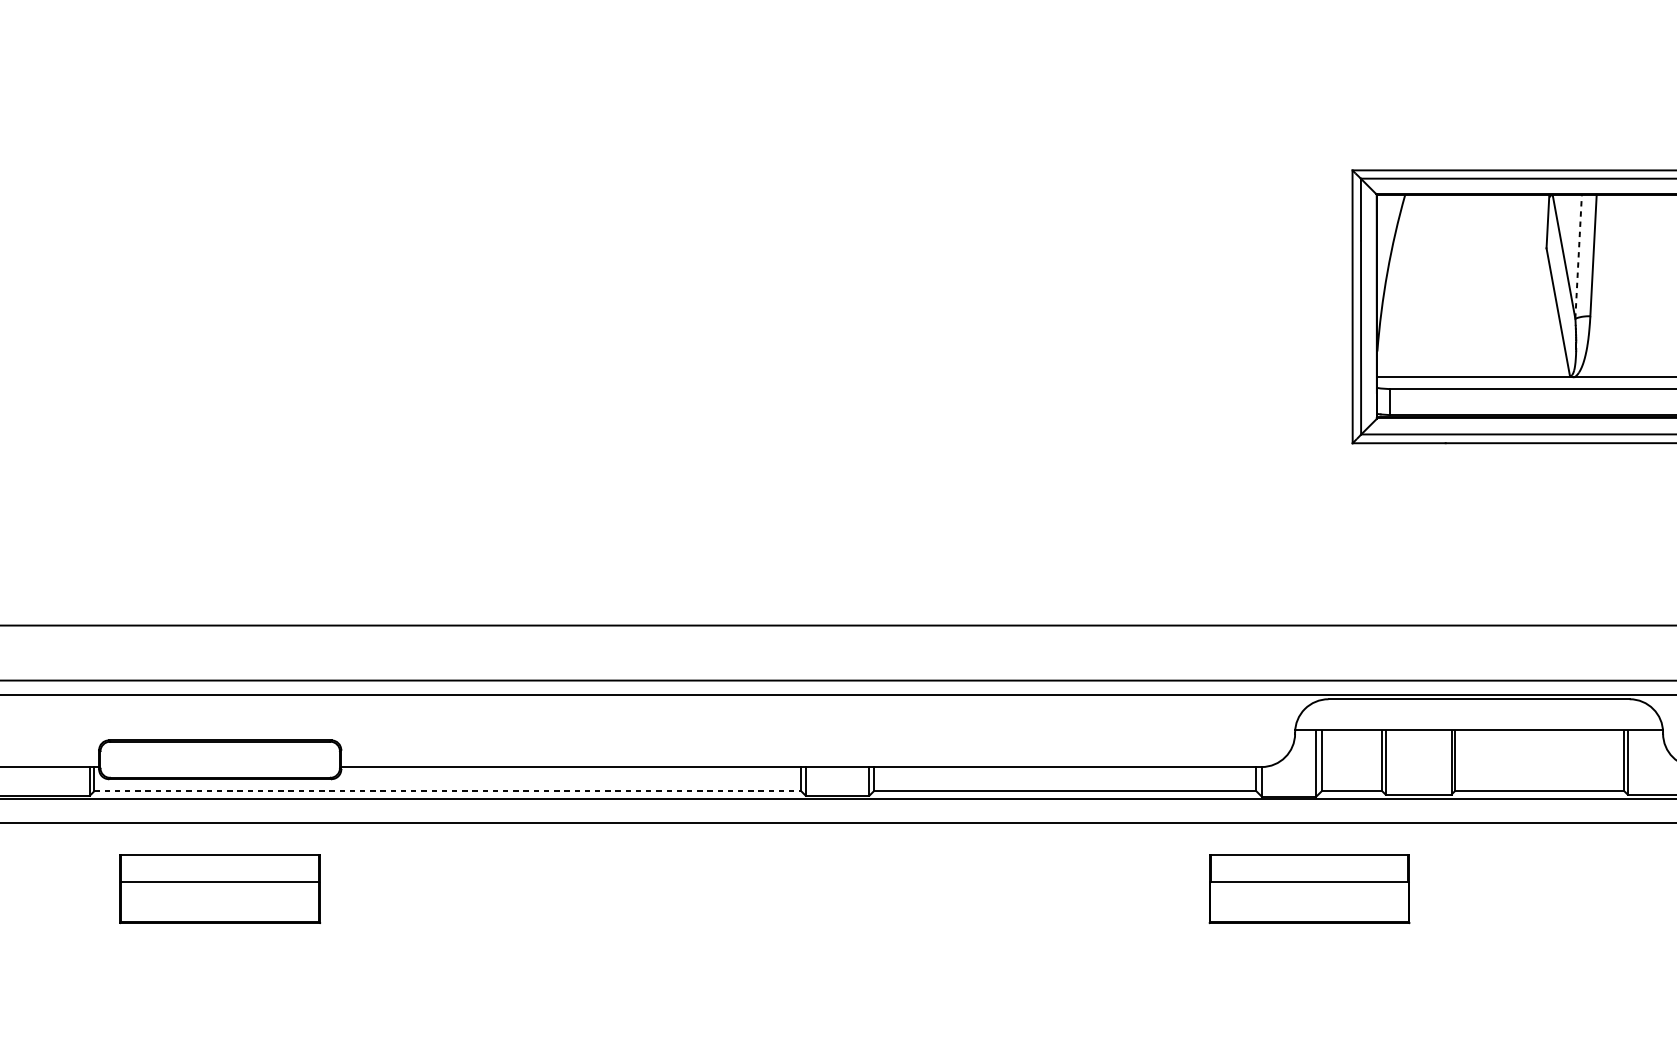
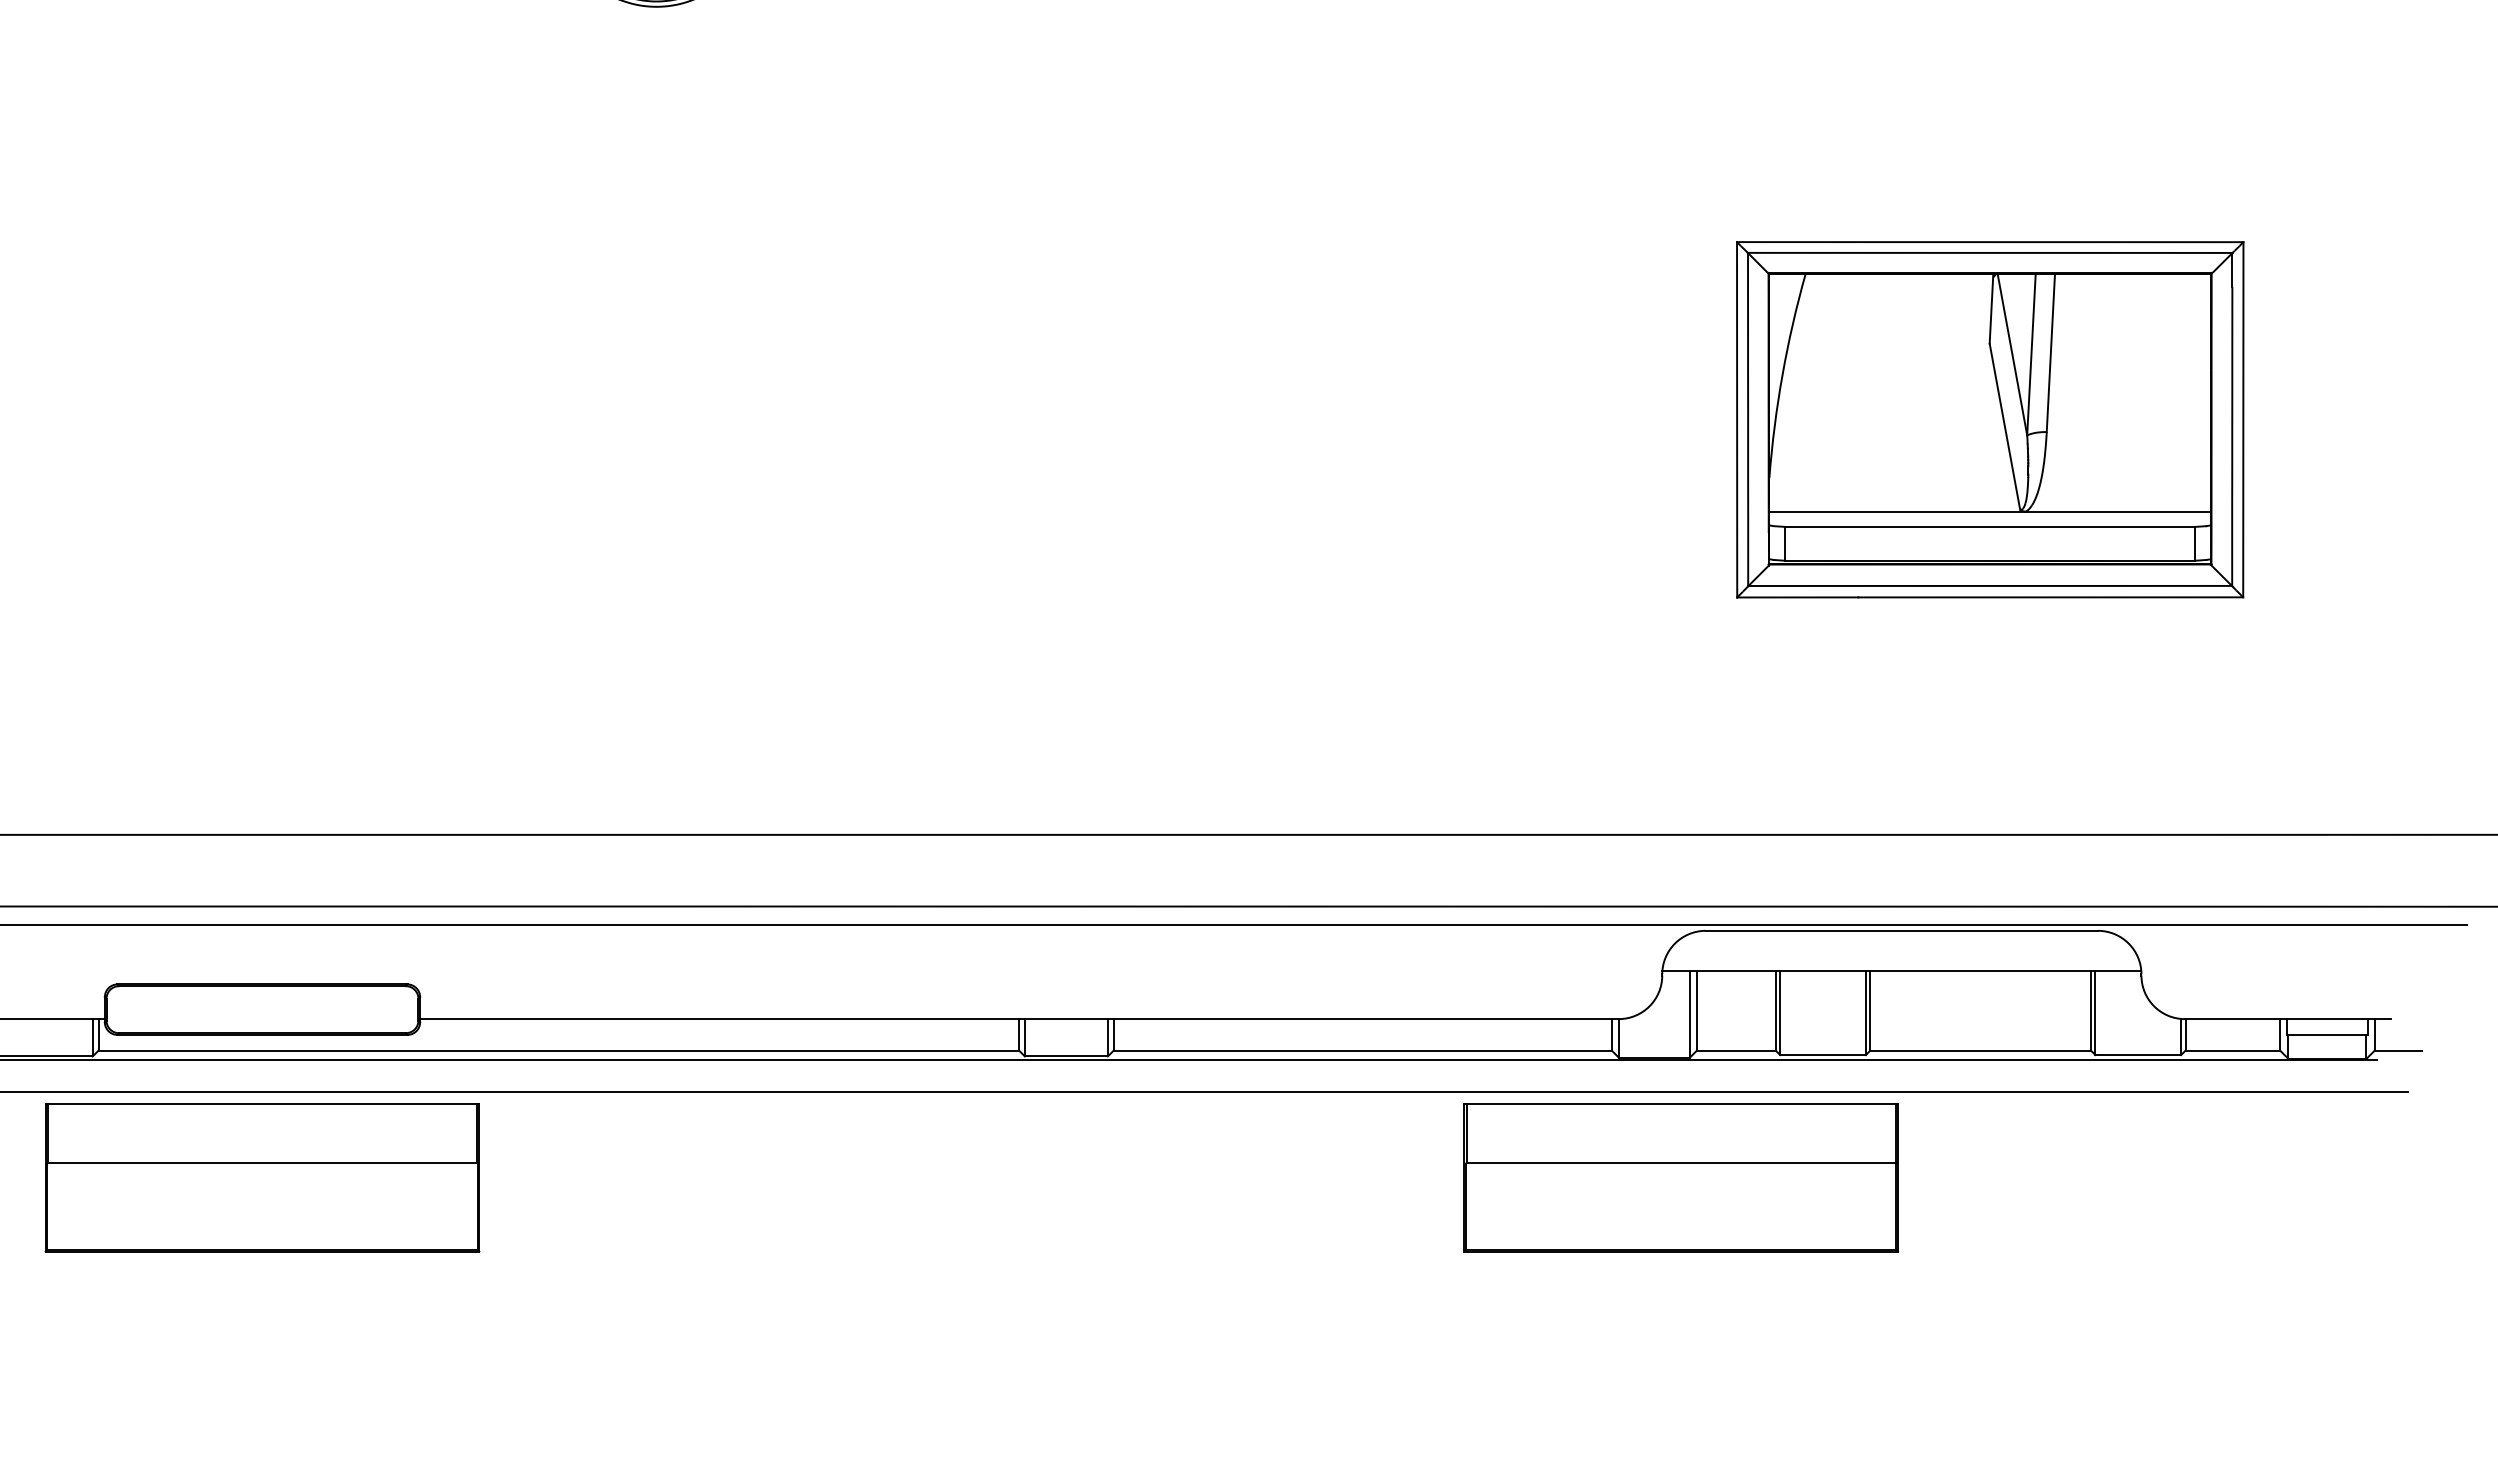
line: (1578, 256) -> (2031, 354), dashed -> solid
line: (448, 791) -> (559, 1050), dashed -> solid
part: (220, 888) -> (262, 1177), size x1.67
part: (1309, 888) -> (1680, 1177), size x1.67

